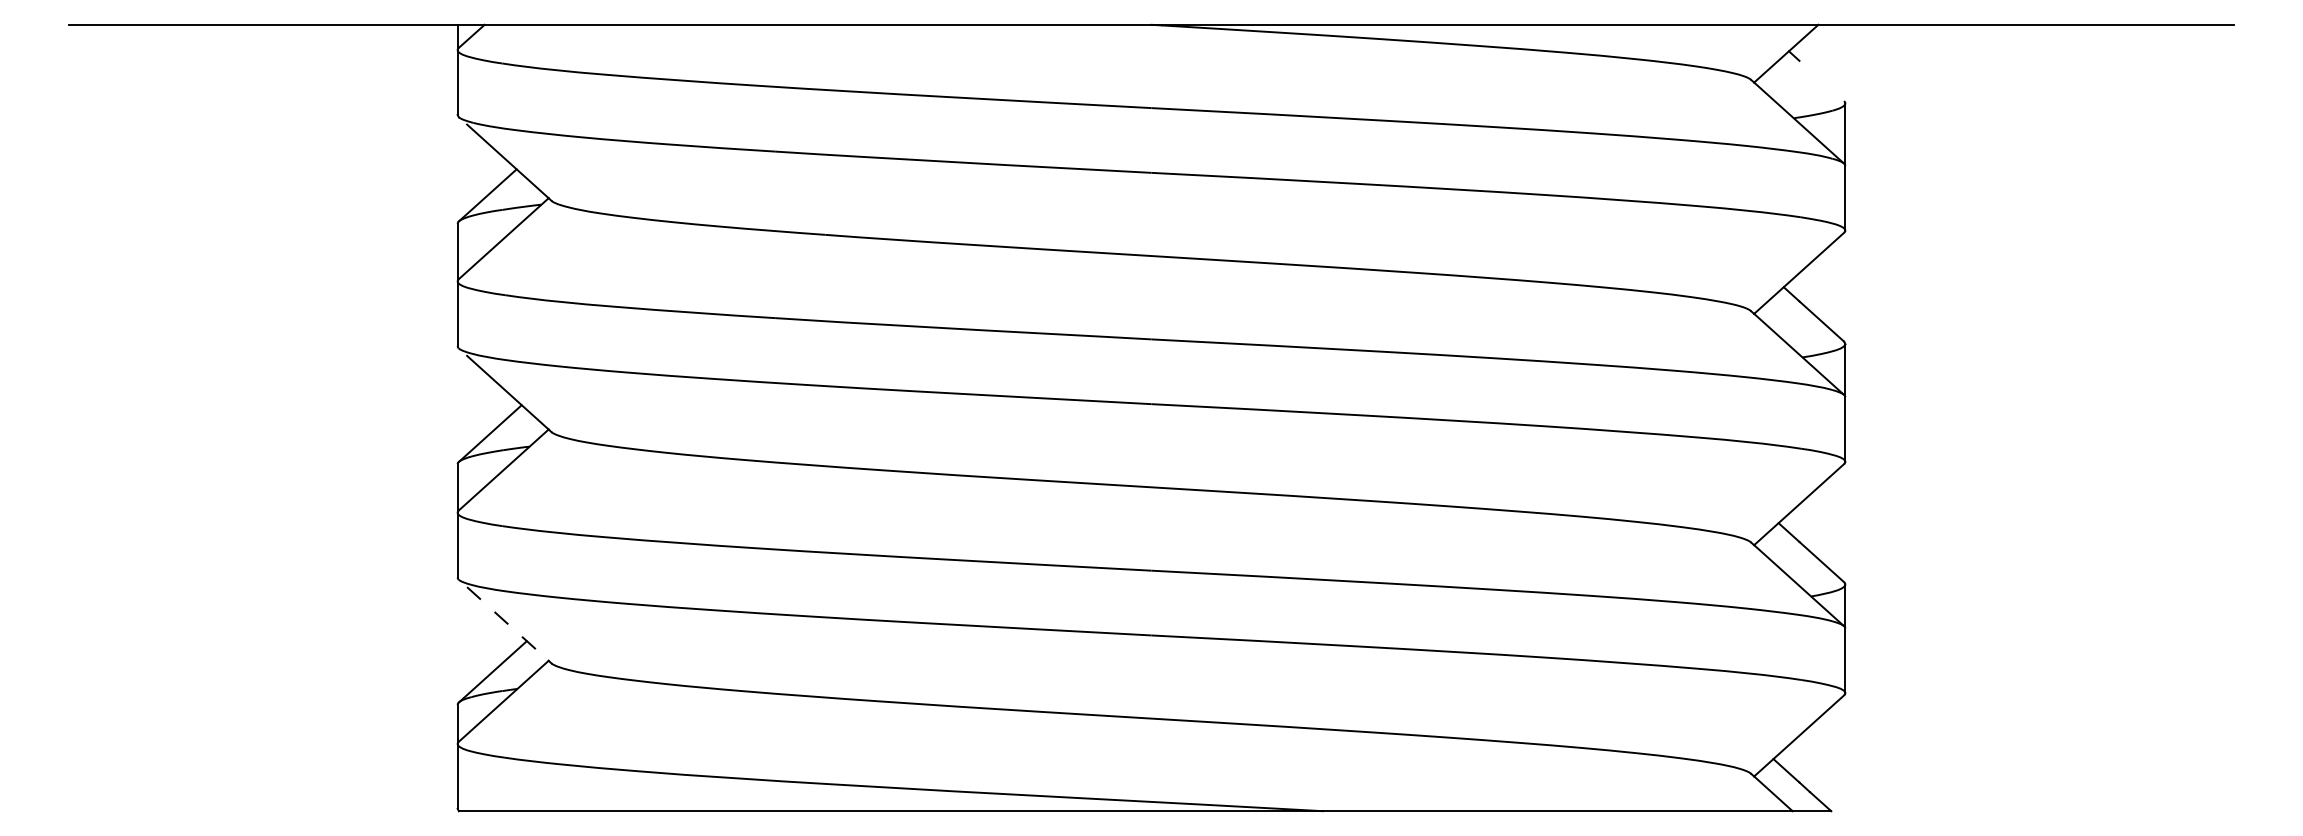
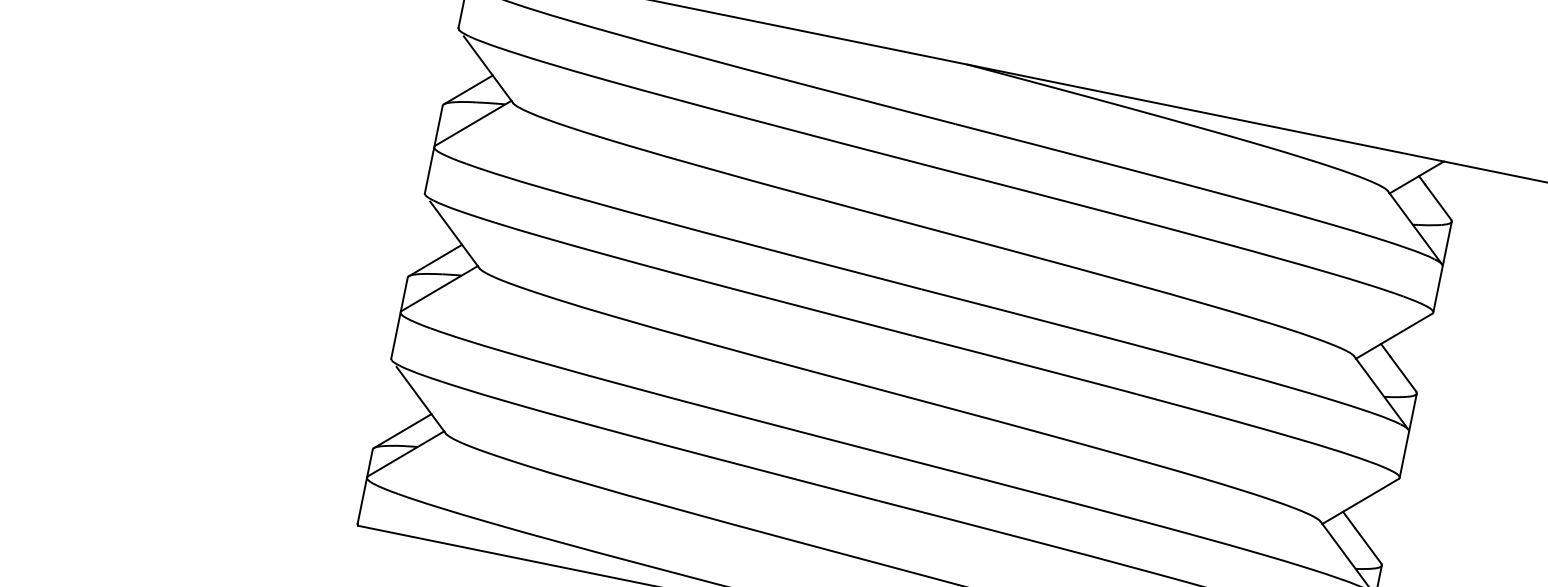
line: (1821, 80) -> (1438, 201), added
line: (507, 623) -> (420, 398), dashed -> solid

